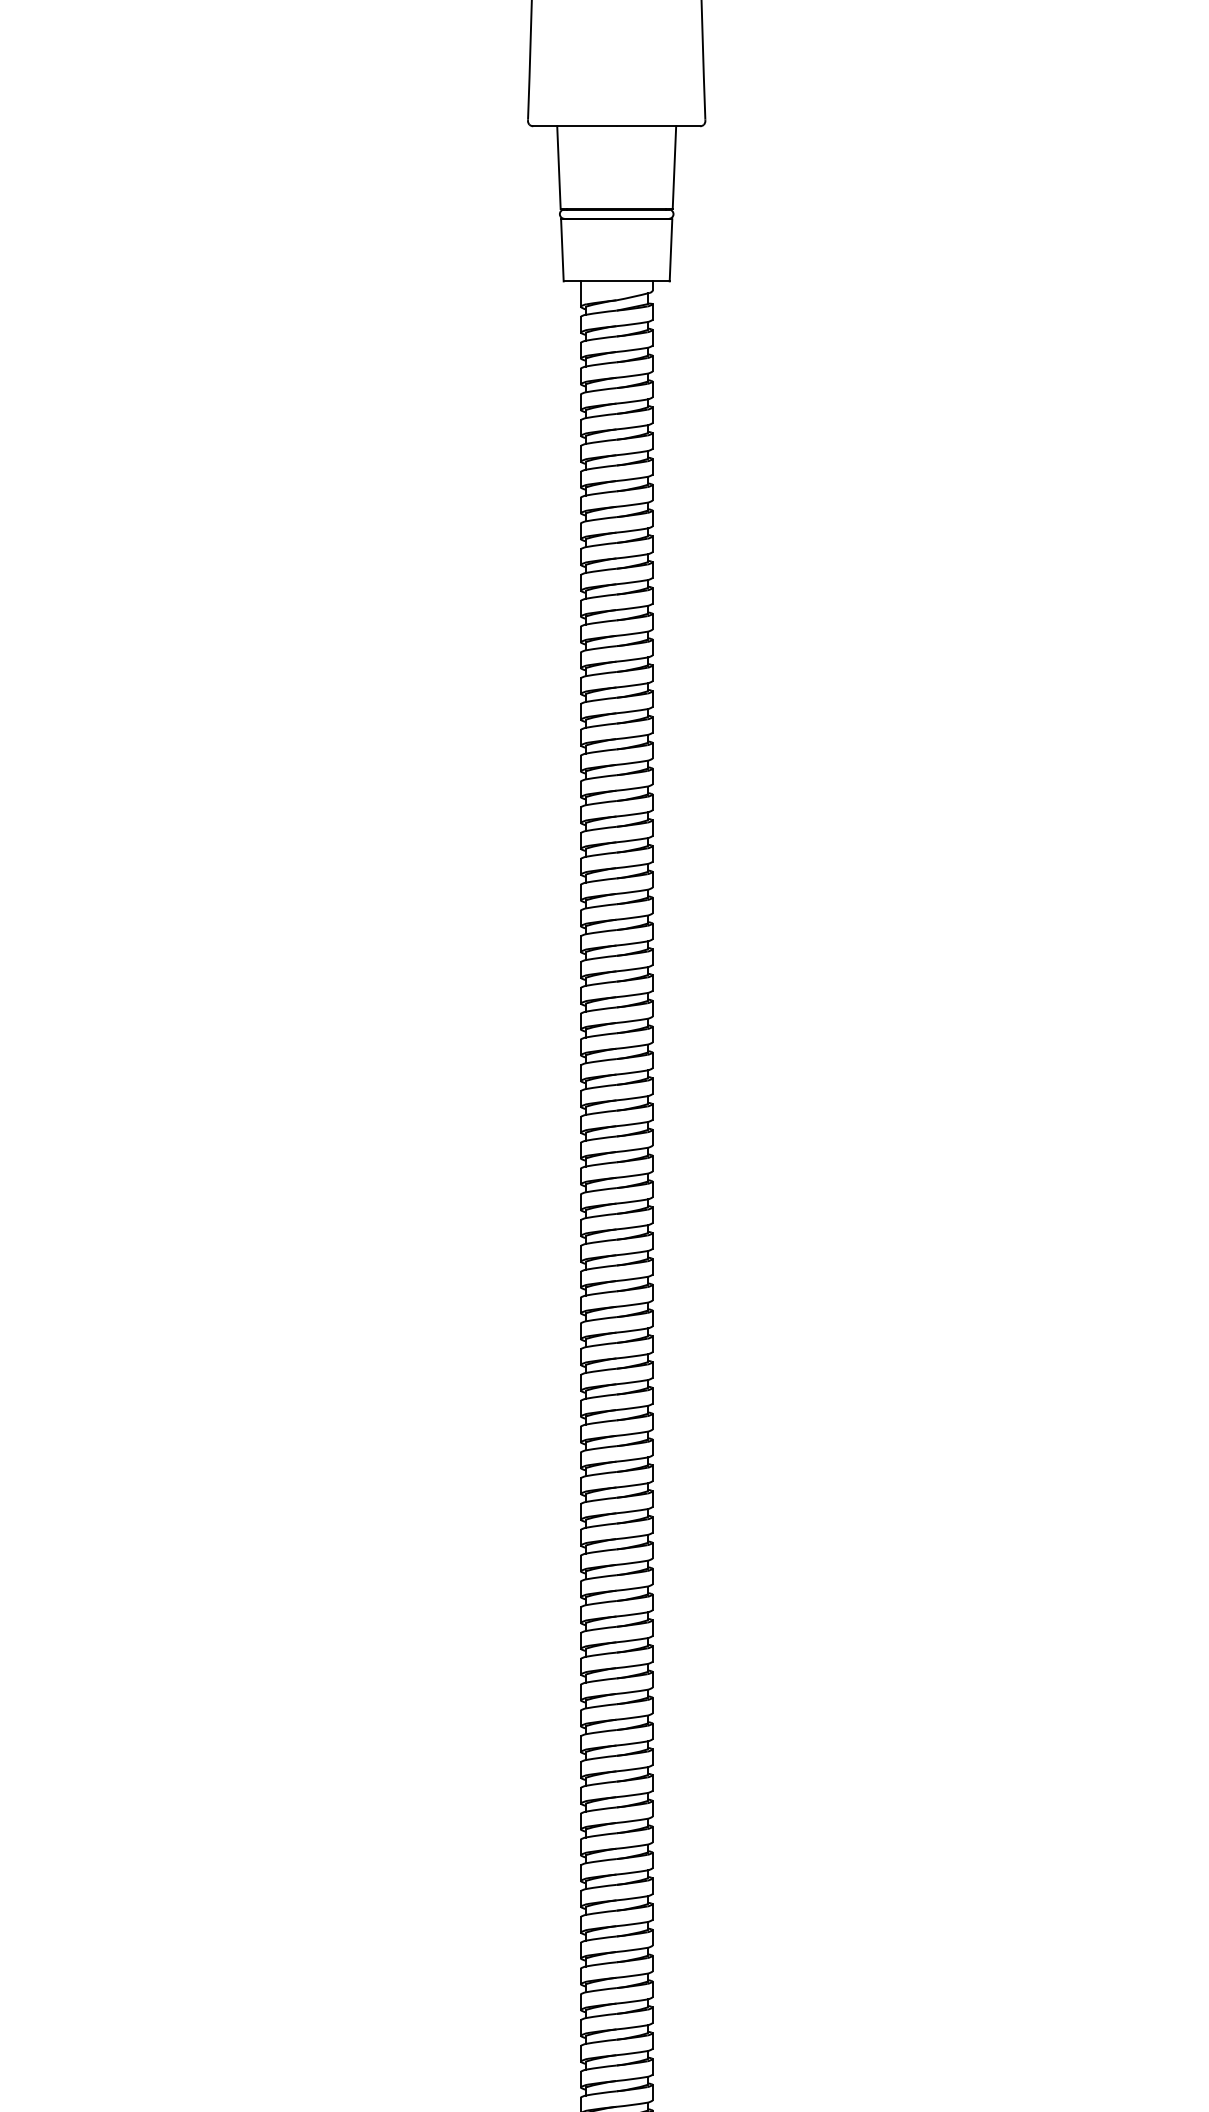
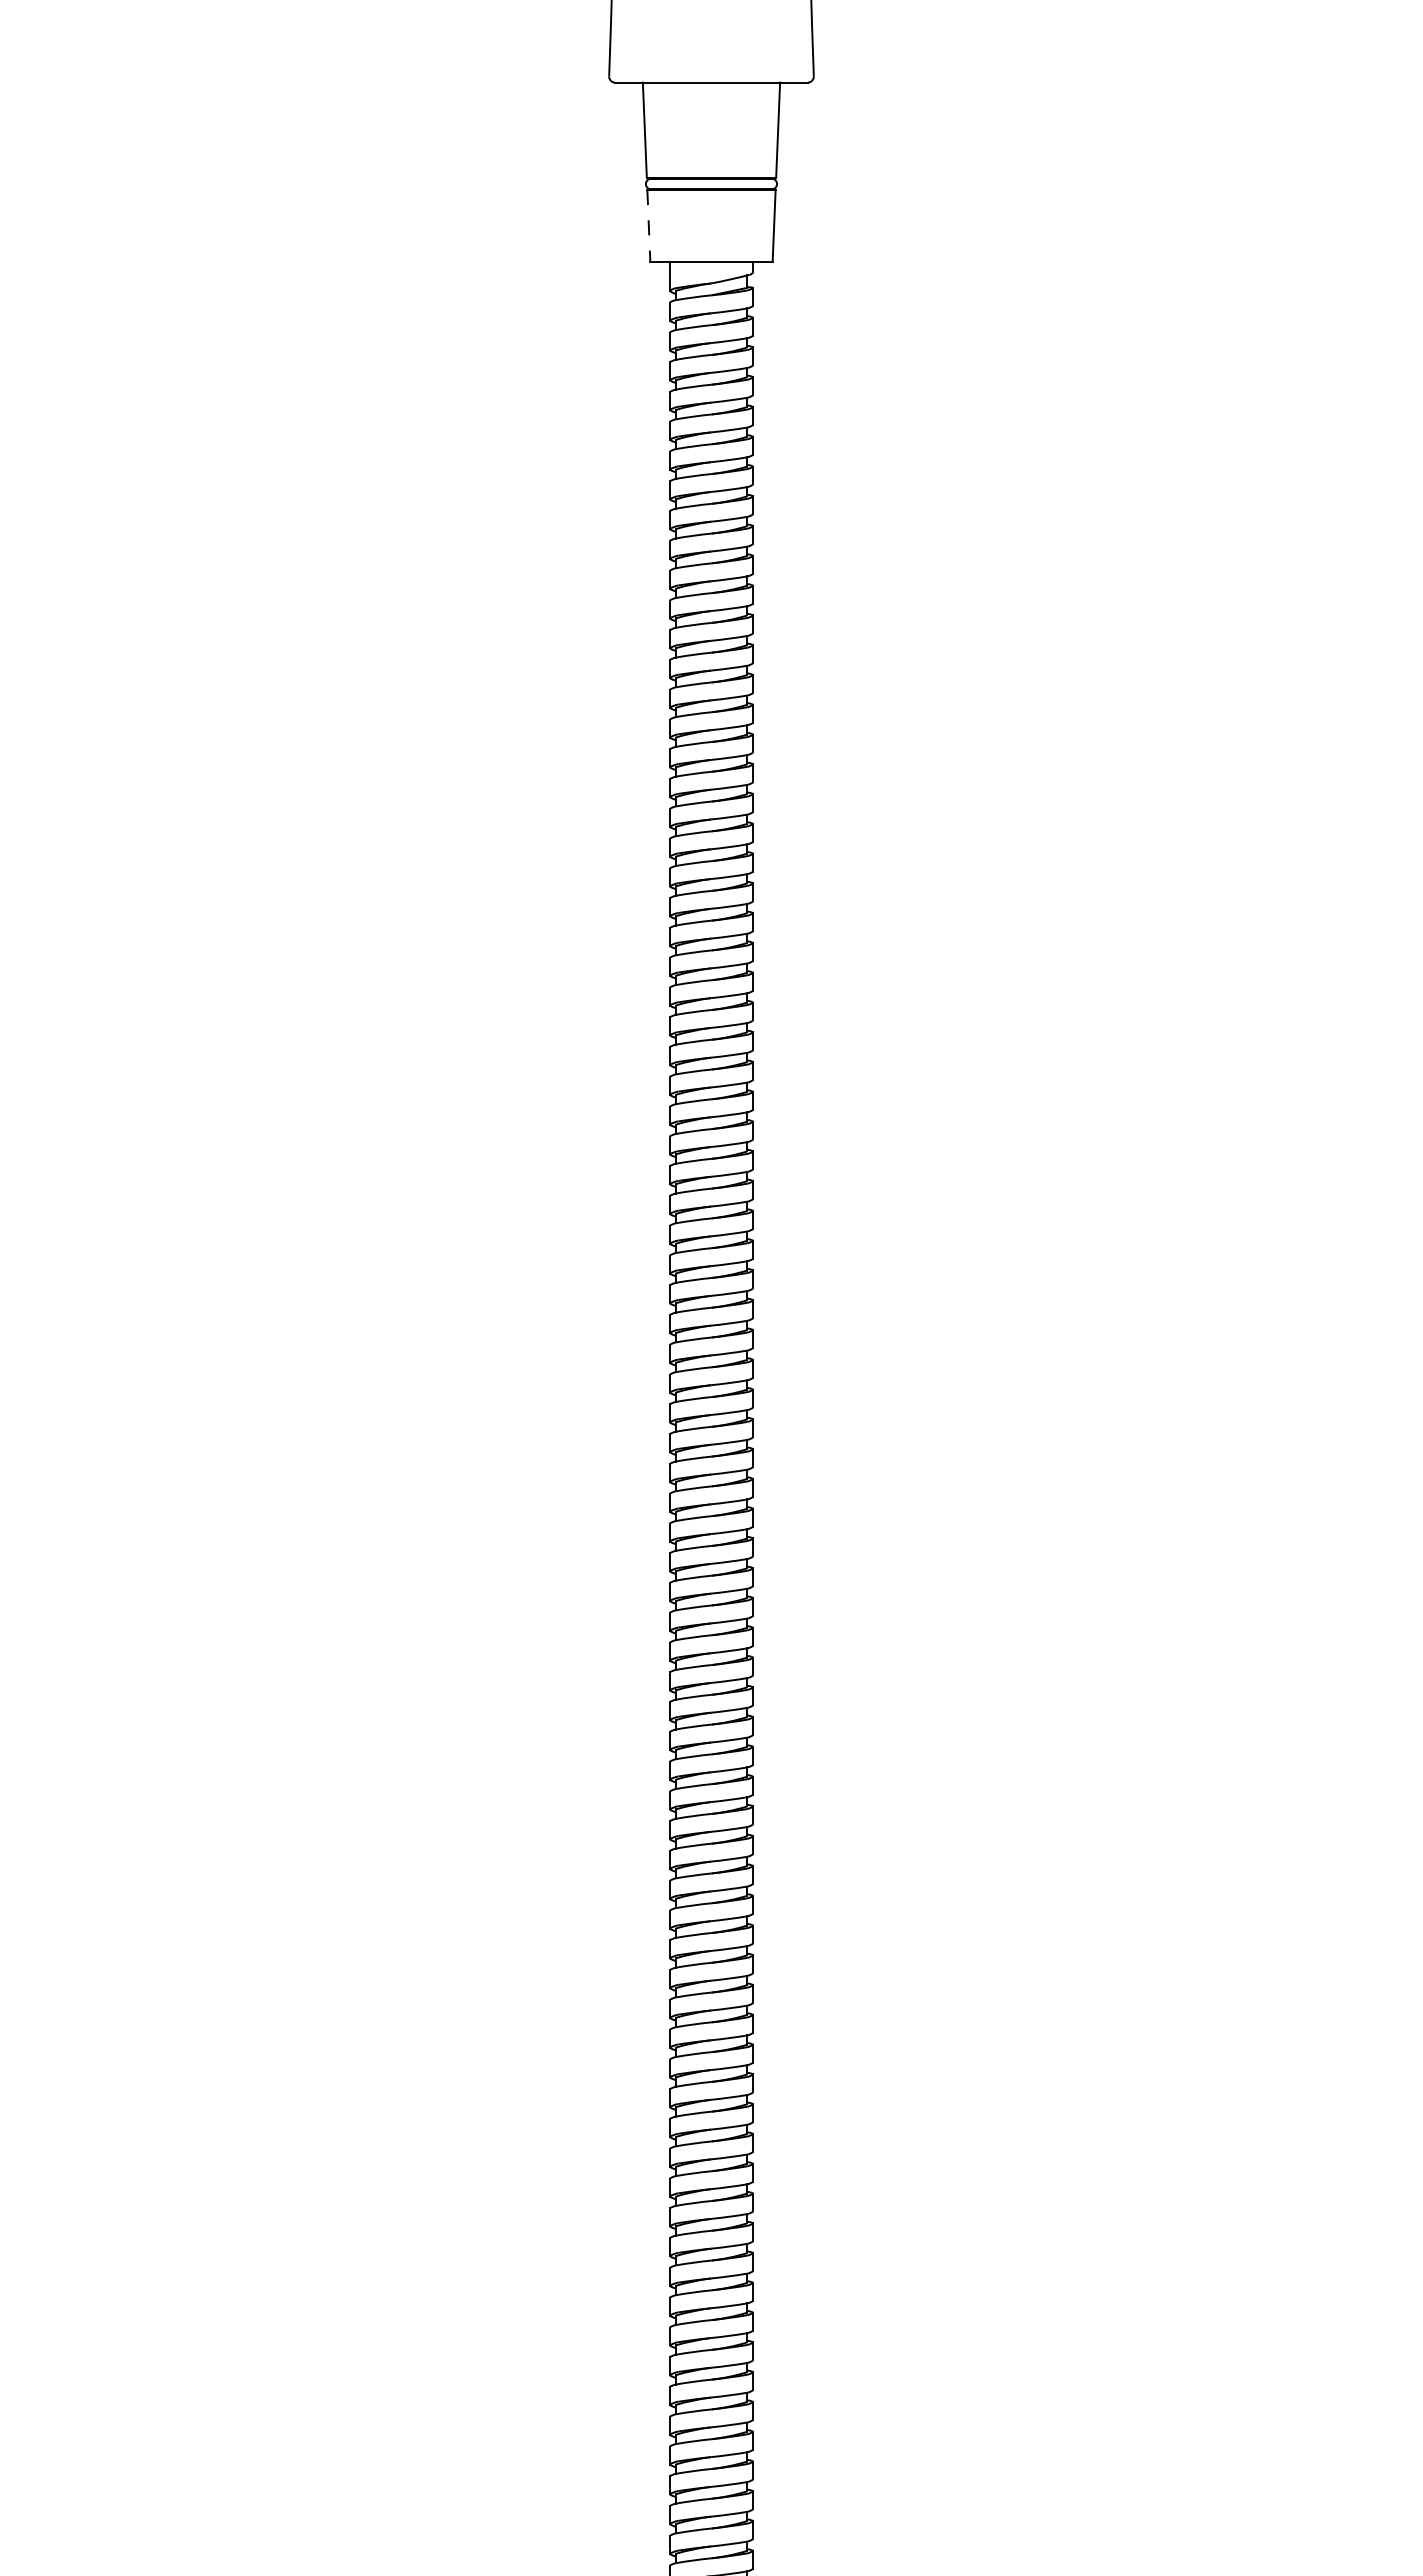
line: (562, 250) -> (648, 225), solid -> dashed

